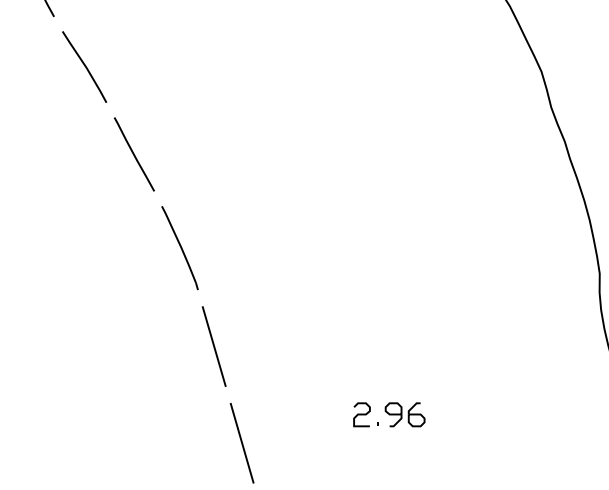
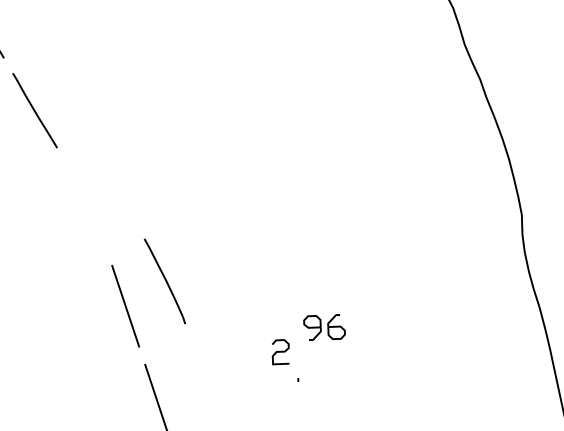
part: (179, 248) -> (164, 281), moved
curve: (361, 414) -> (280, 351), moved
part: (404, 414) -> (323, 327), moved

